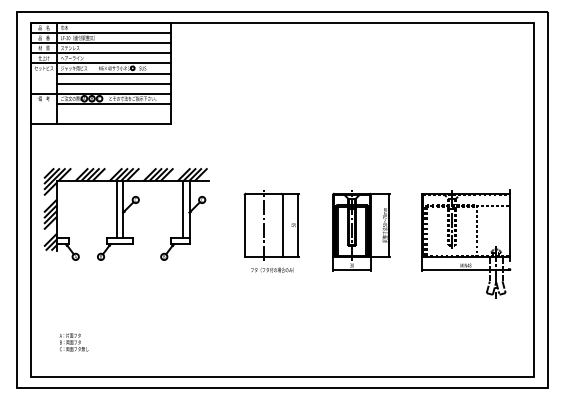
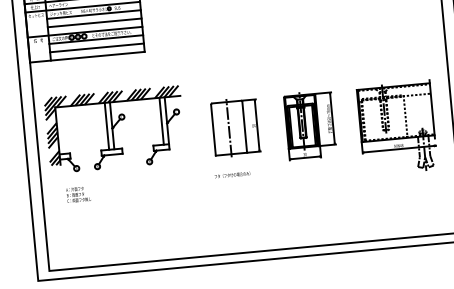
line: (113, 114) -> (96, 48), added
text: (272, 269) -> (232, 174), moved
text: (73, 342) -> (78, 194), moved

